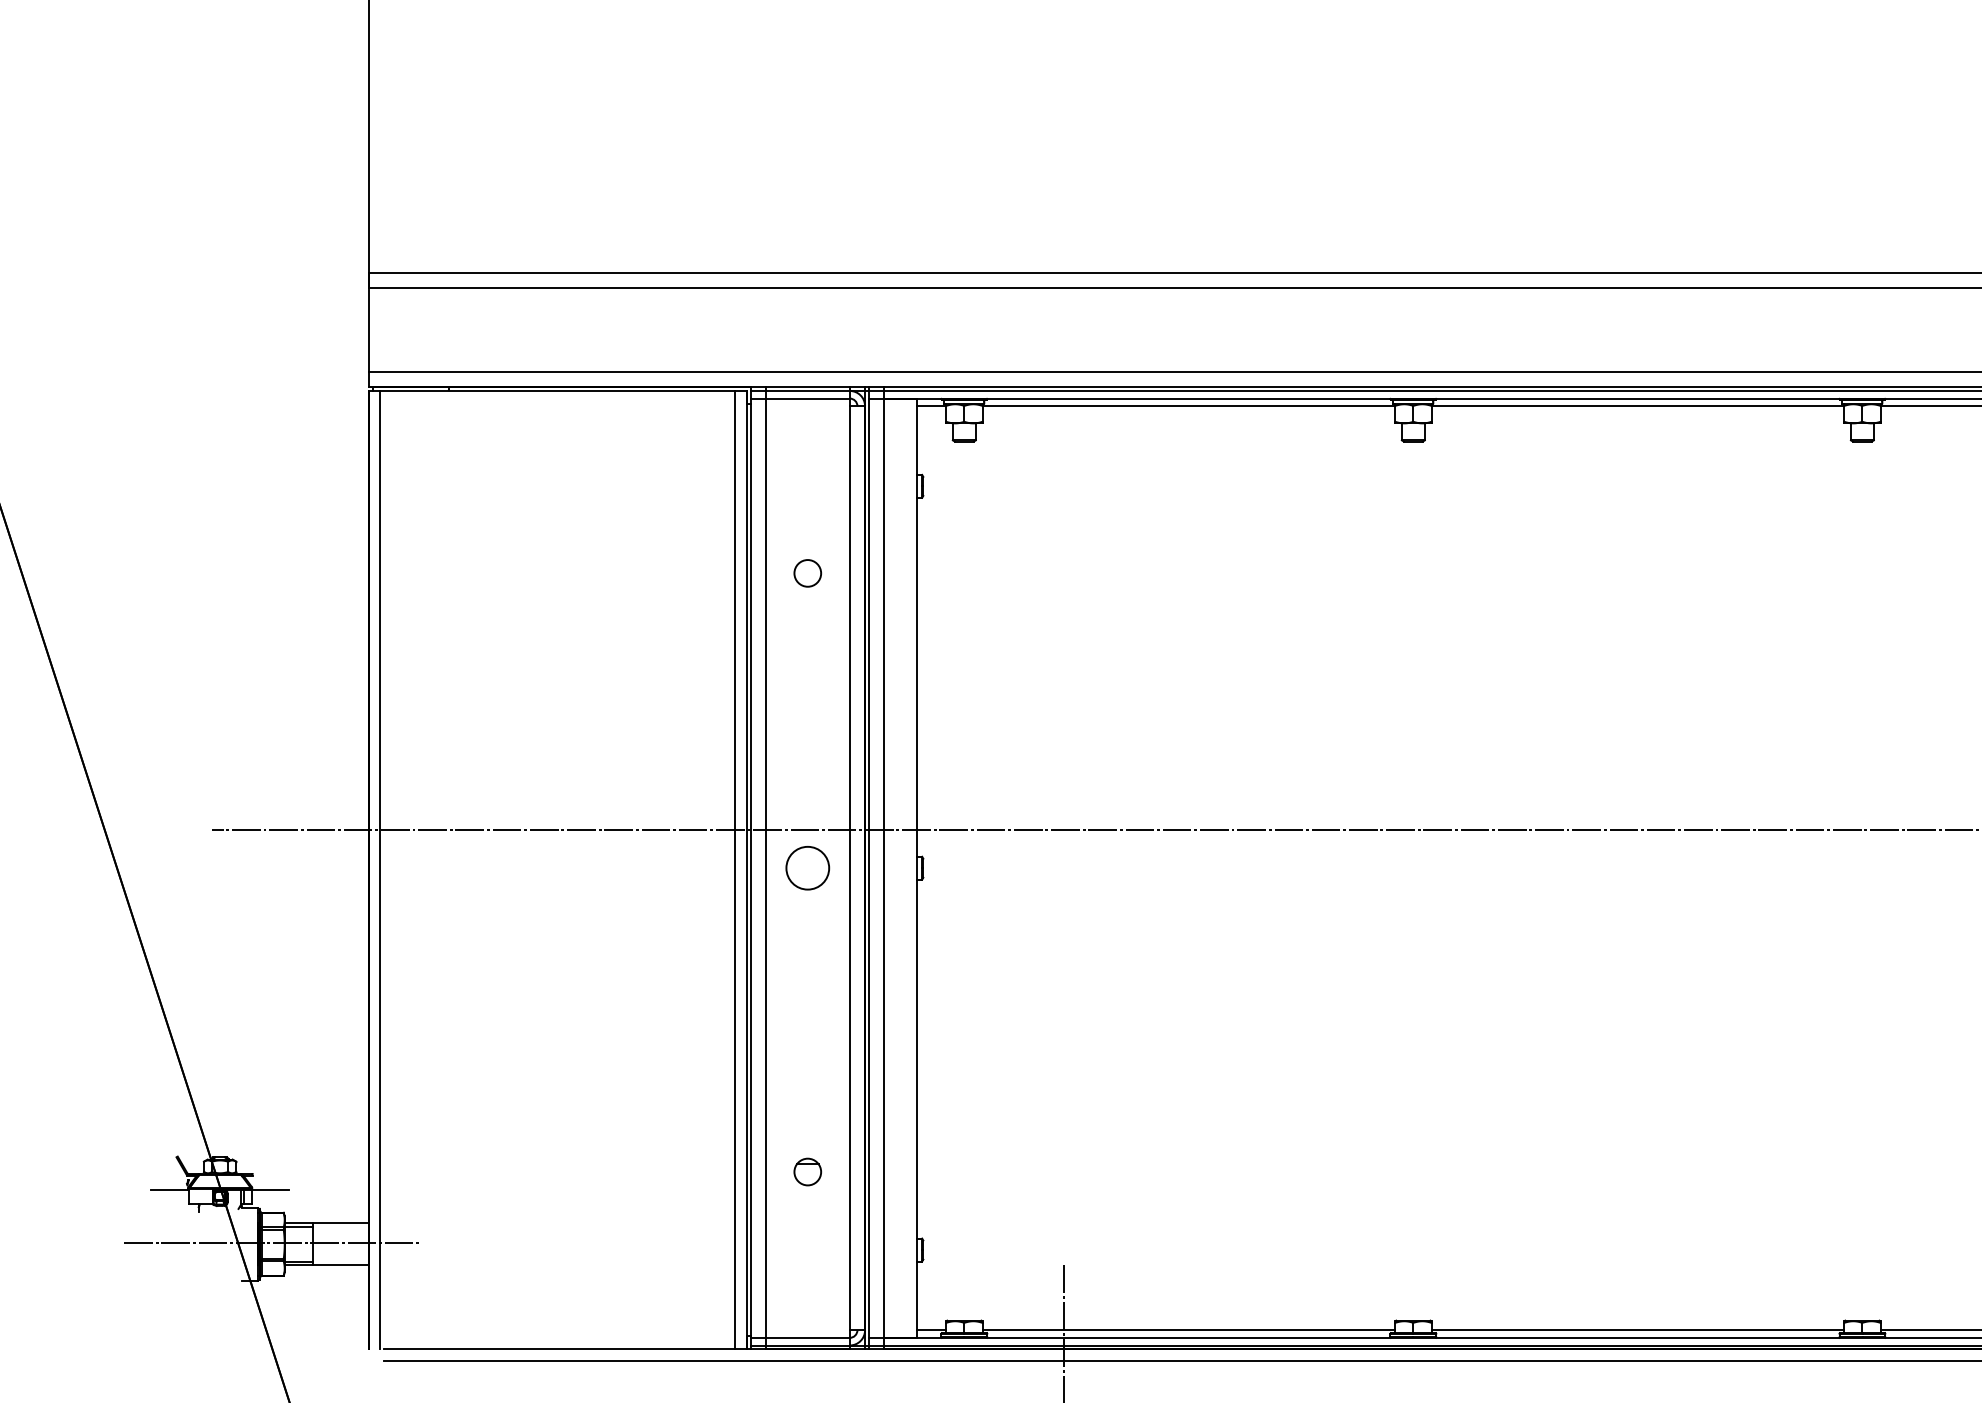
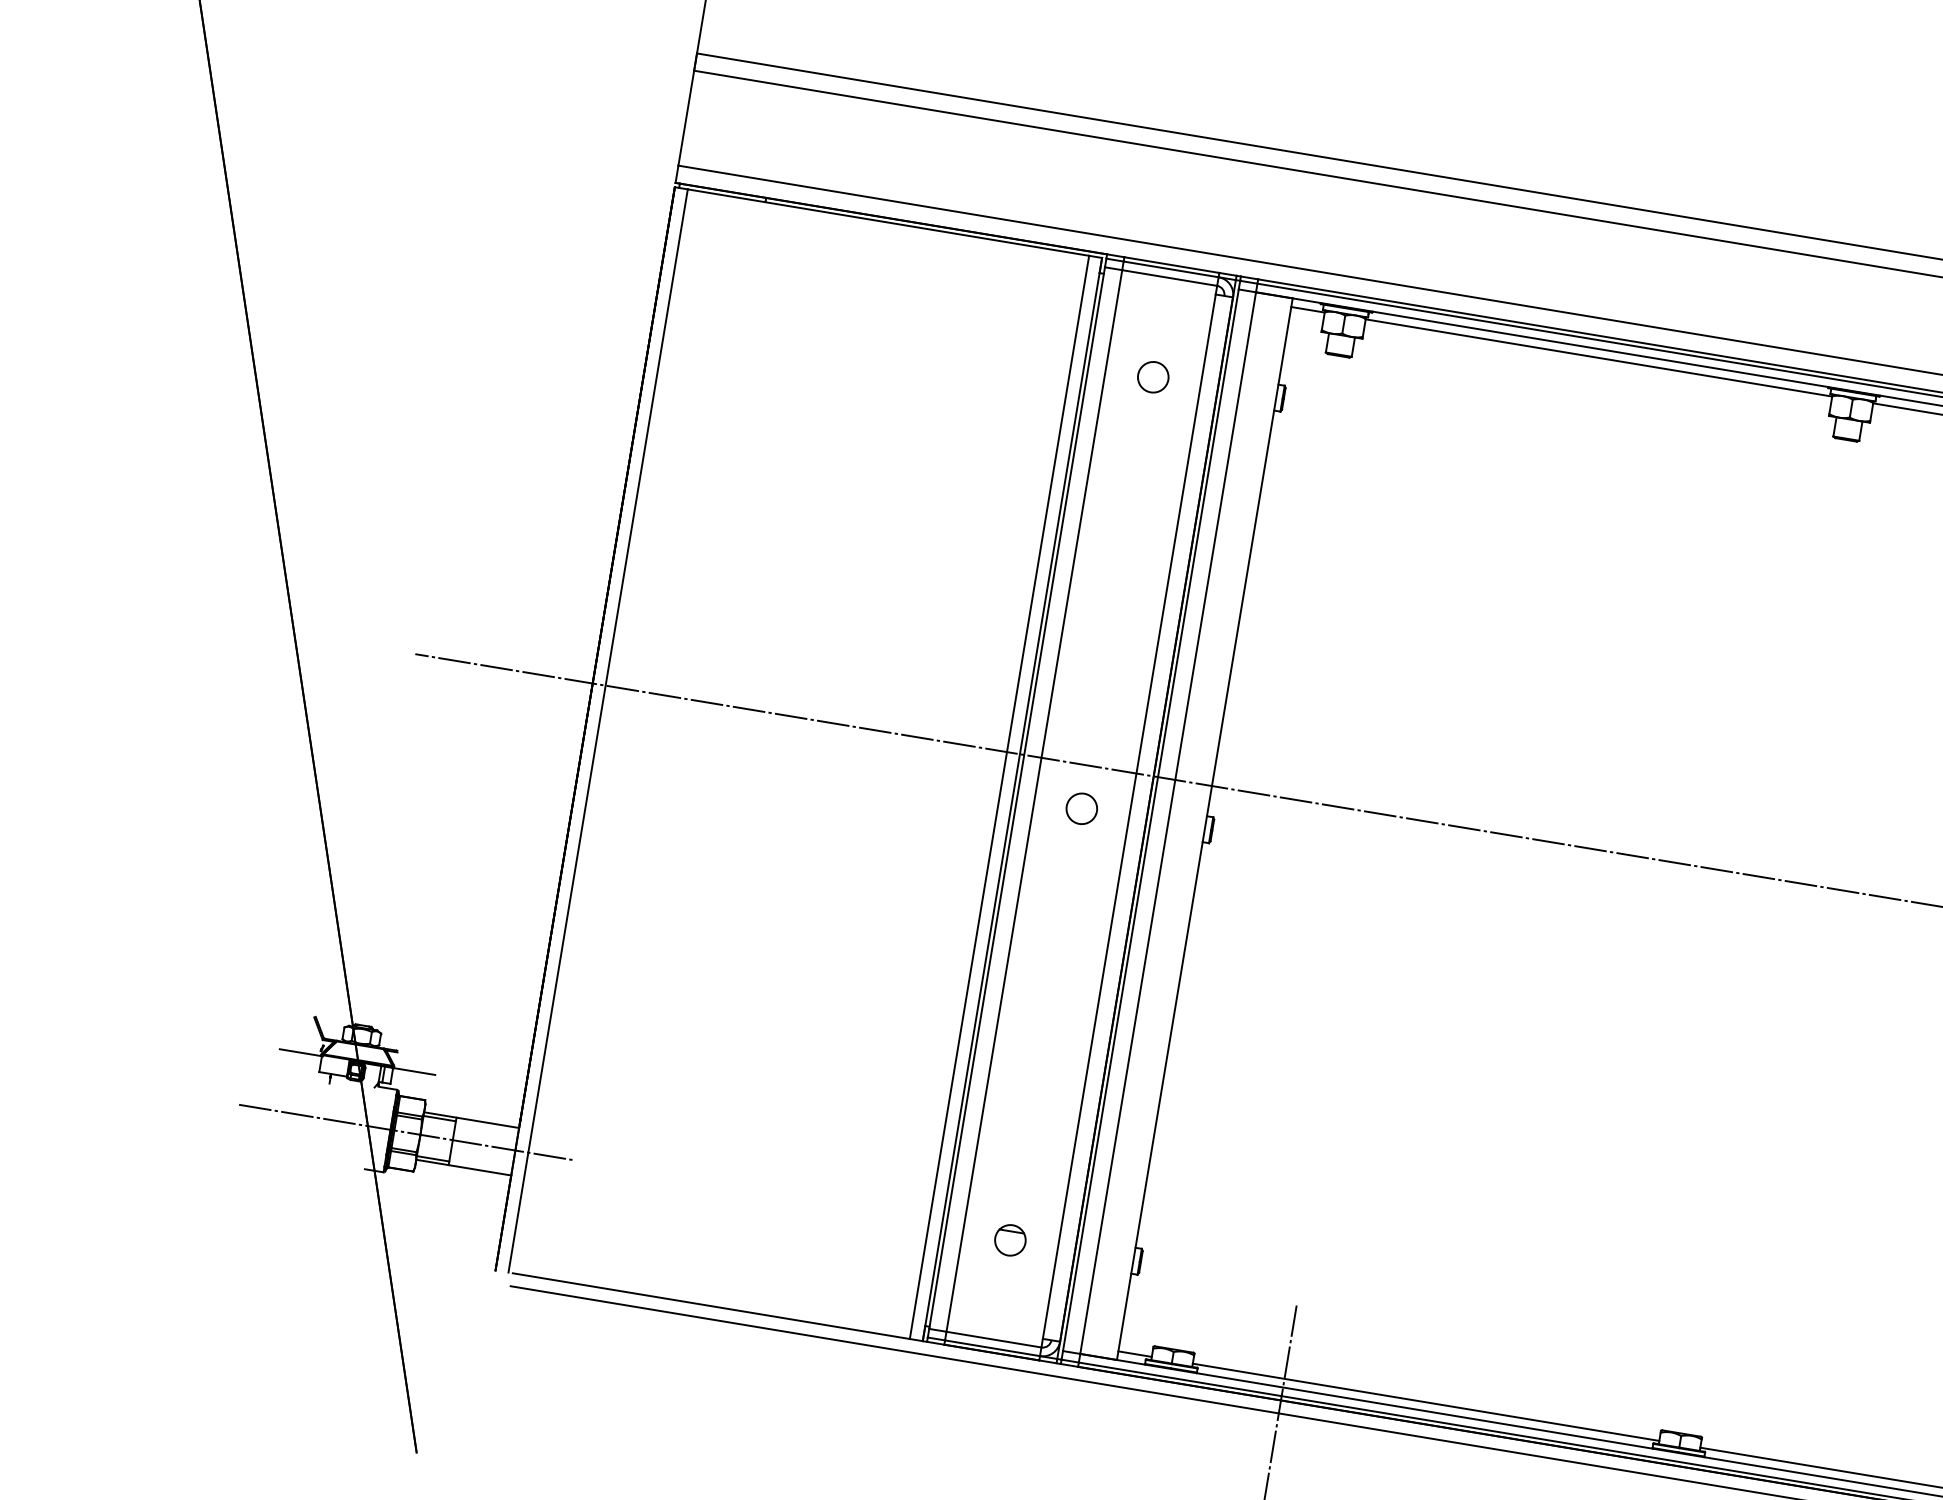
circle: (807, 573) -> (1152, 377), moved
circle: (807, 867) -> (1081, 807), size x0.62
part: (807, 1171) -> (1010, 1239), moved

